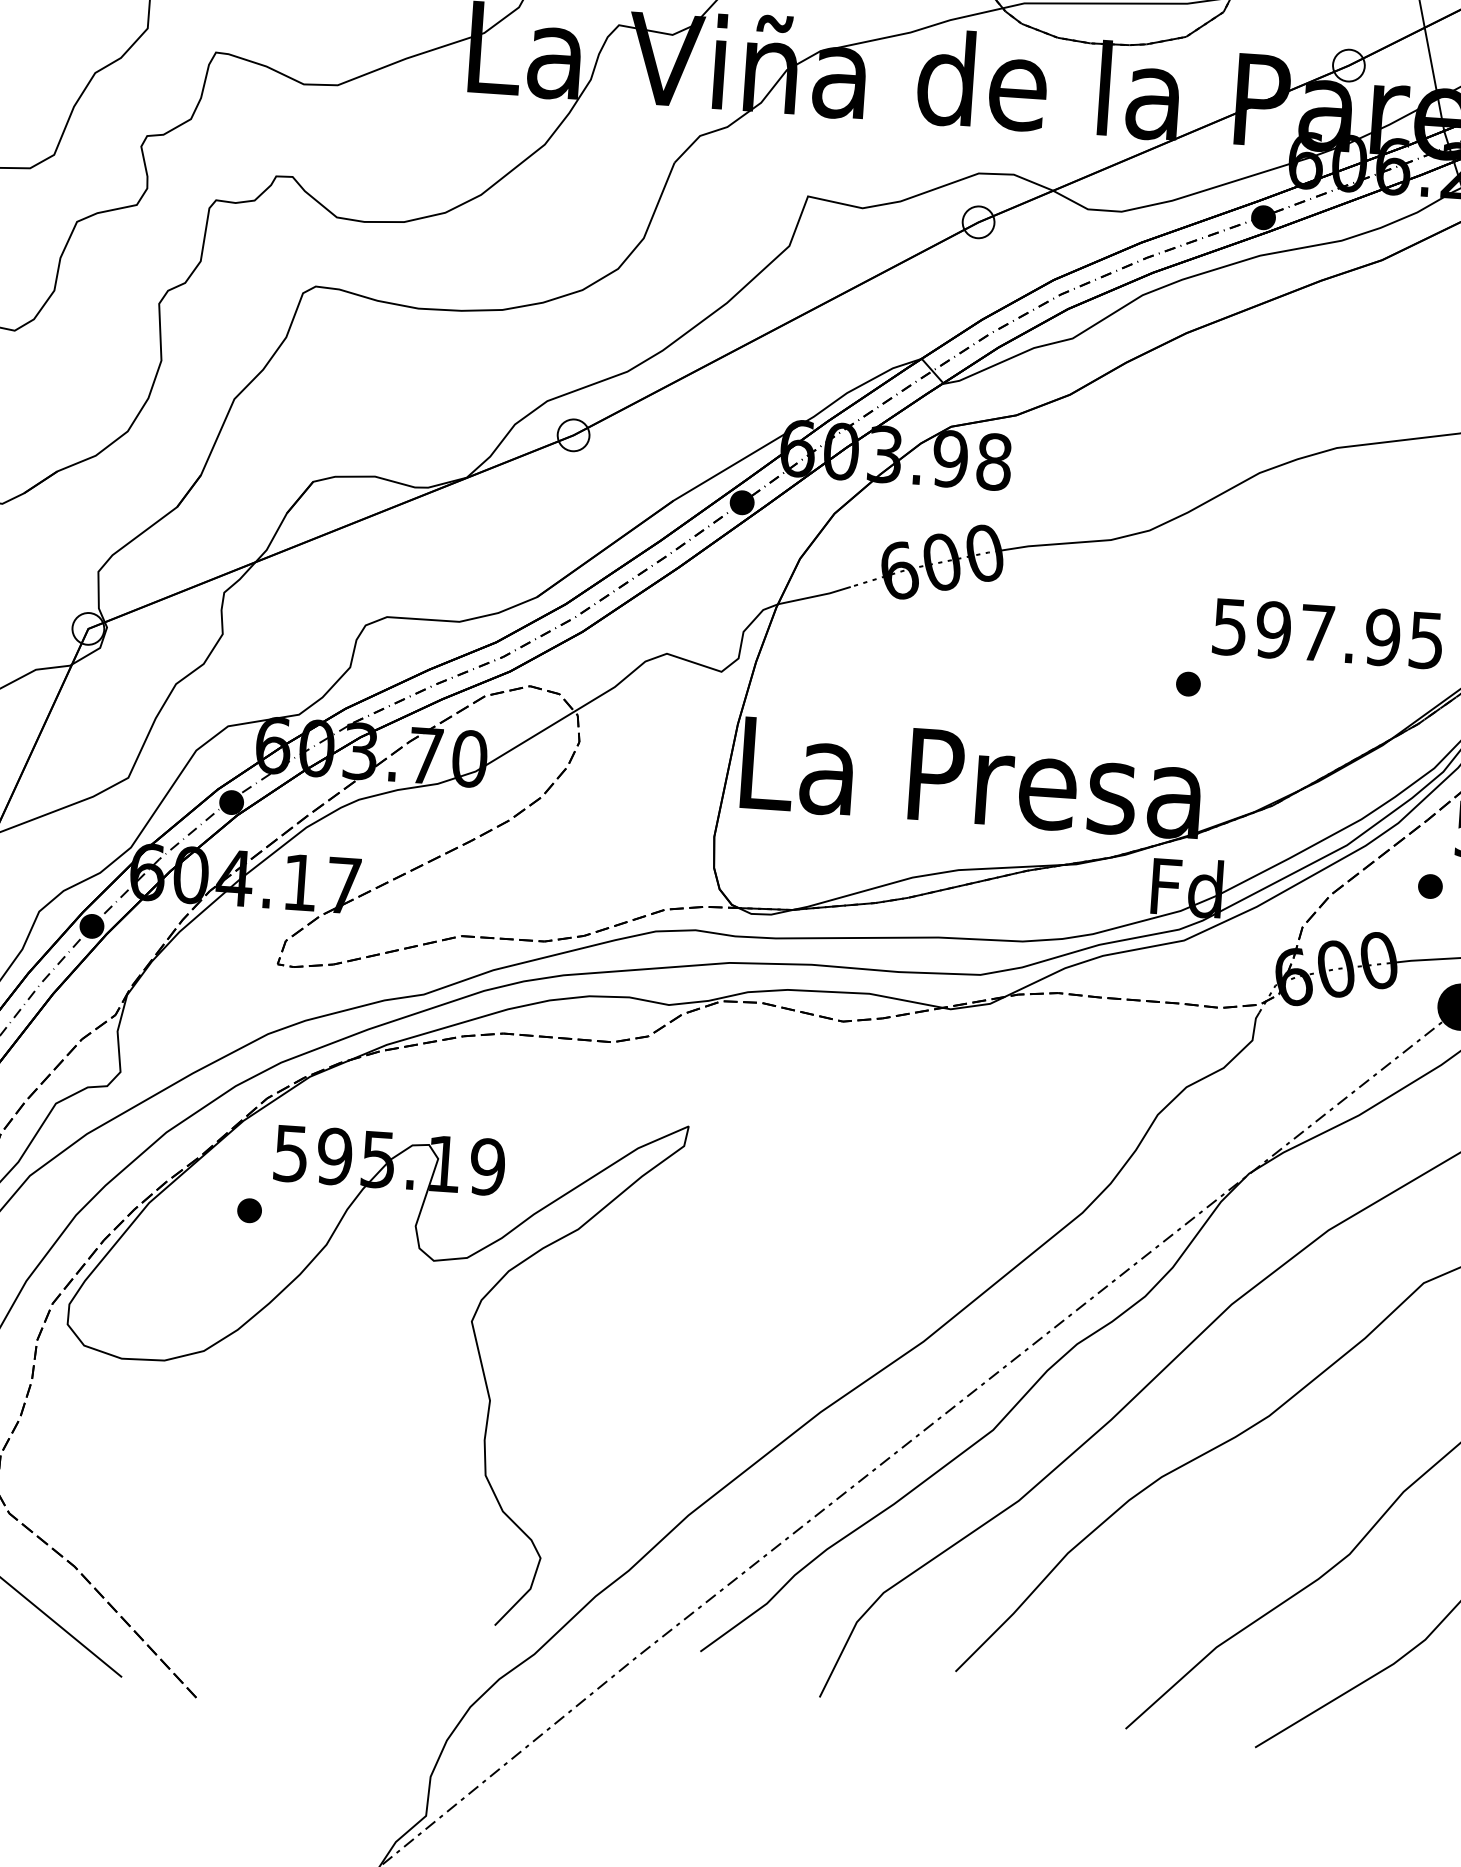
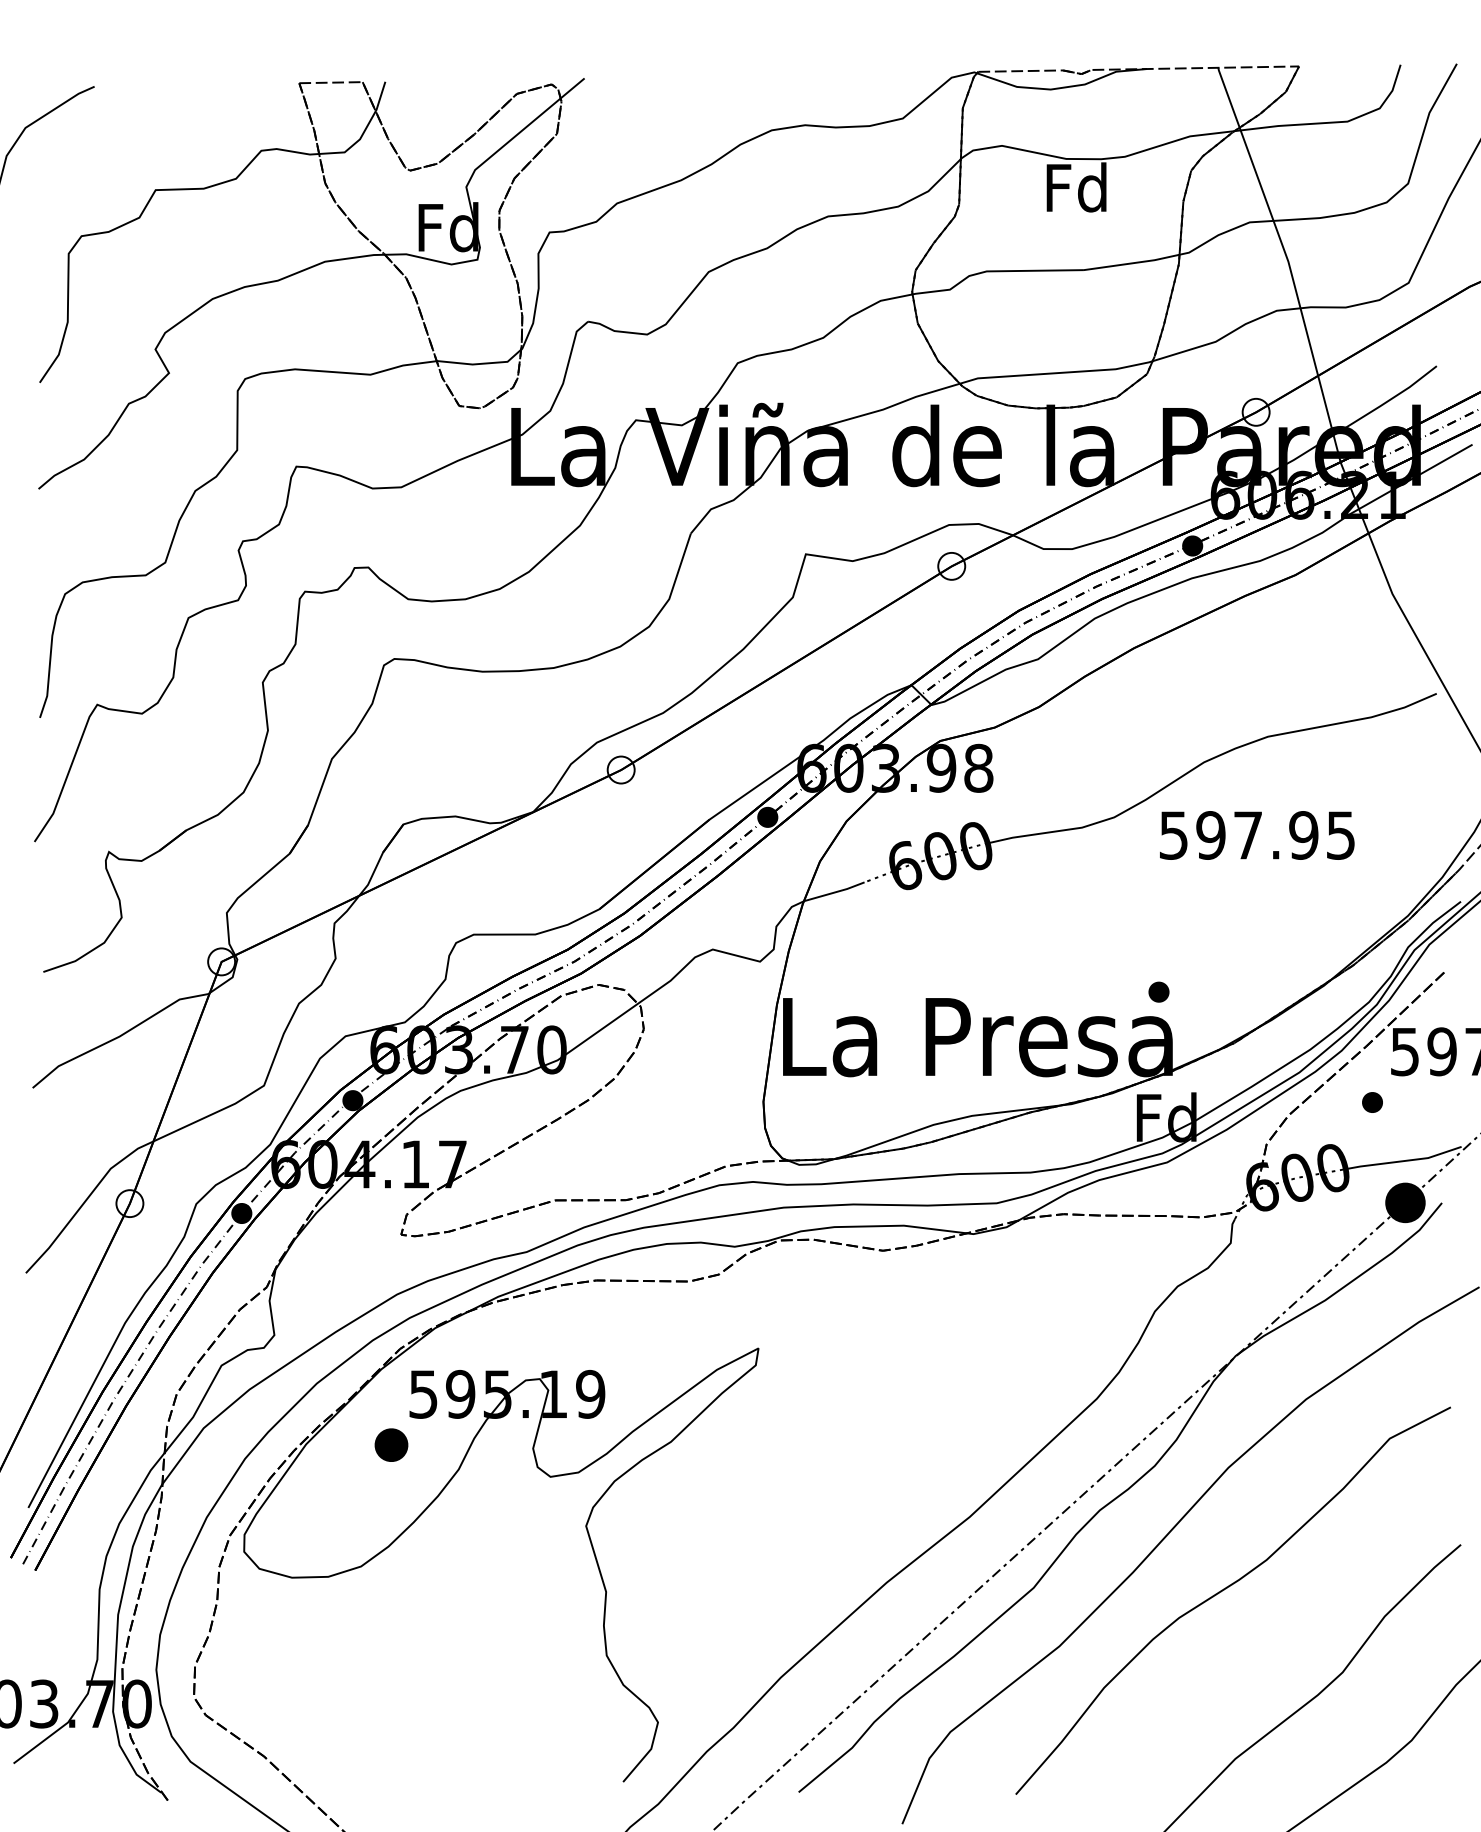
text: (1328, 633) -> (1257, 835), moved
part: (1187, 683) -> (1158, 991), moved
part: (249, 1210) -> (391, 1444), size x1.6

